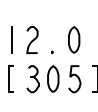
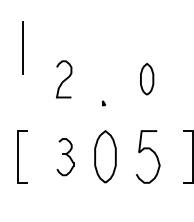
line: (11, 39) -> (22, 46), moved
part: (32, 39) -> (64, 78), size x0.7
part: (74, 39) -> (147, 78), size x0.6
part: (32, 79) -> (64, 157), size x0.7

